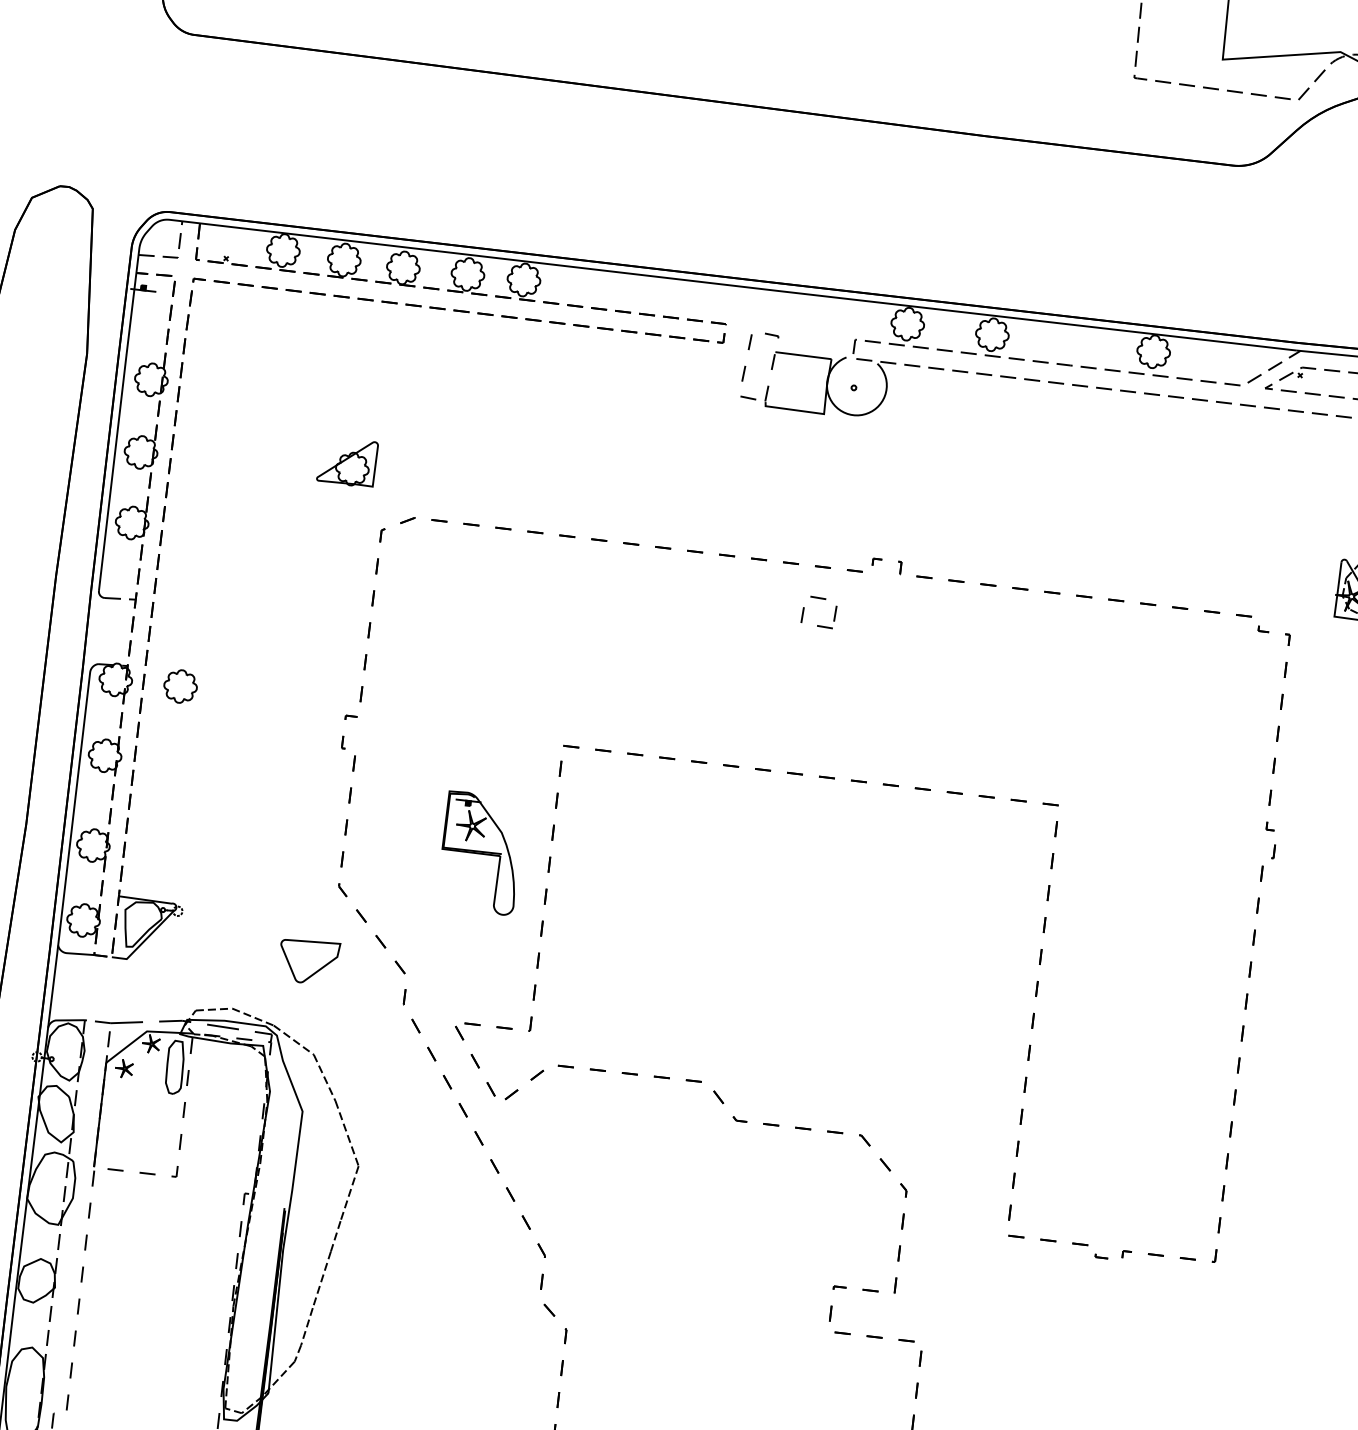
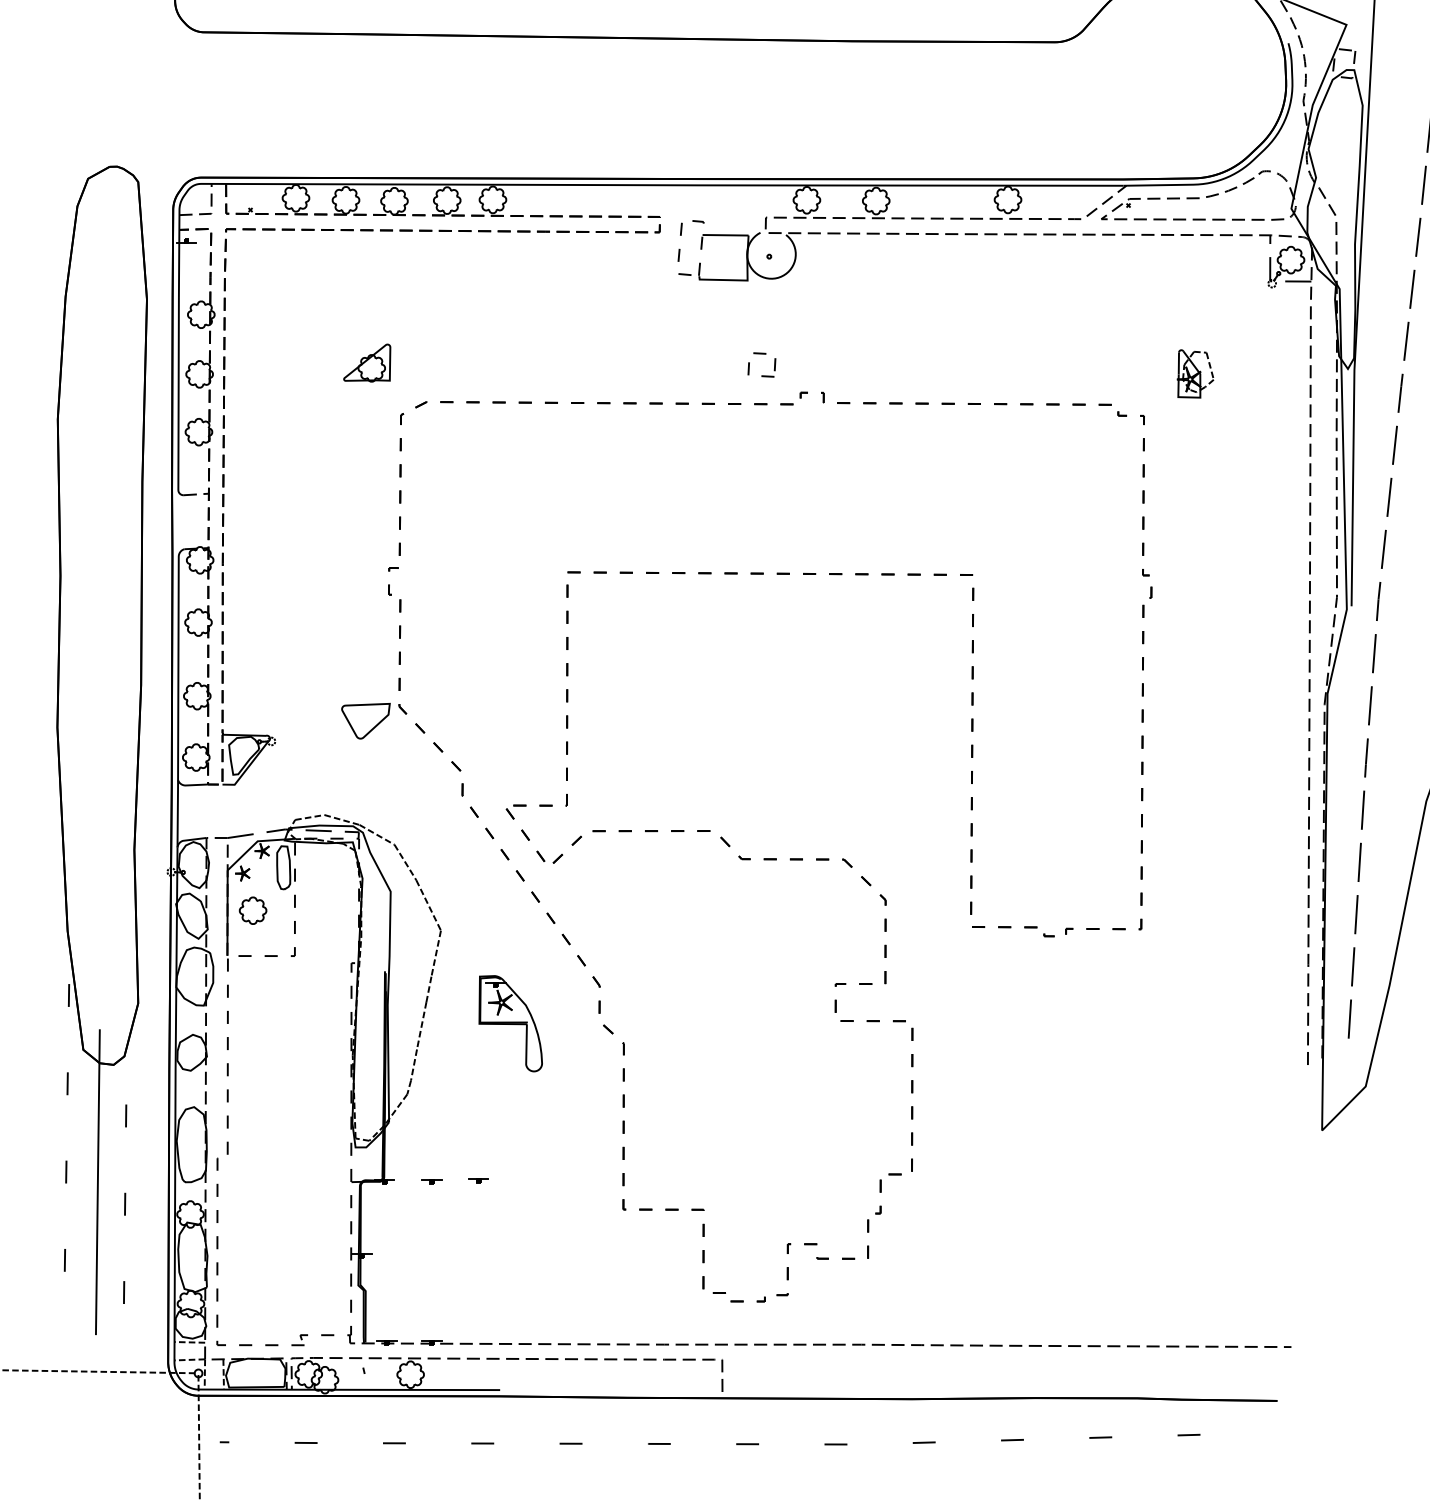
part: (820, 599) -> (761, 354), moved
part: (179, 686) -> (252, 910), moved
part: (480, 852) -> (510, 1023), moved
part: (308, 960) -> (365, 720), moved

